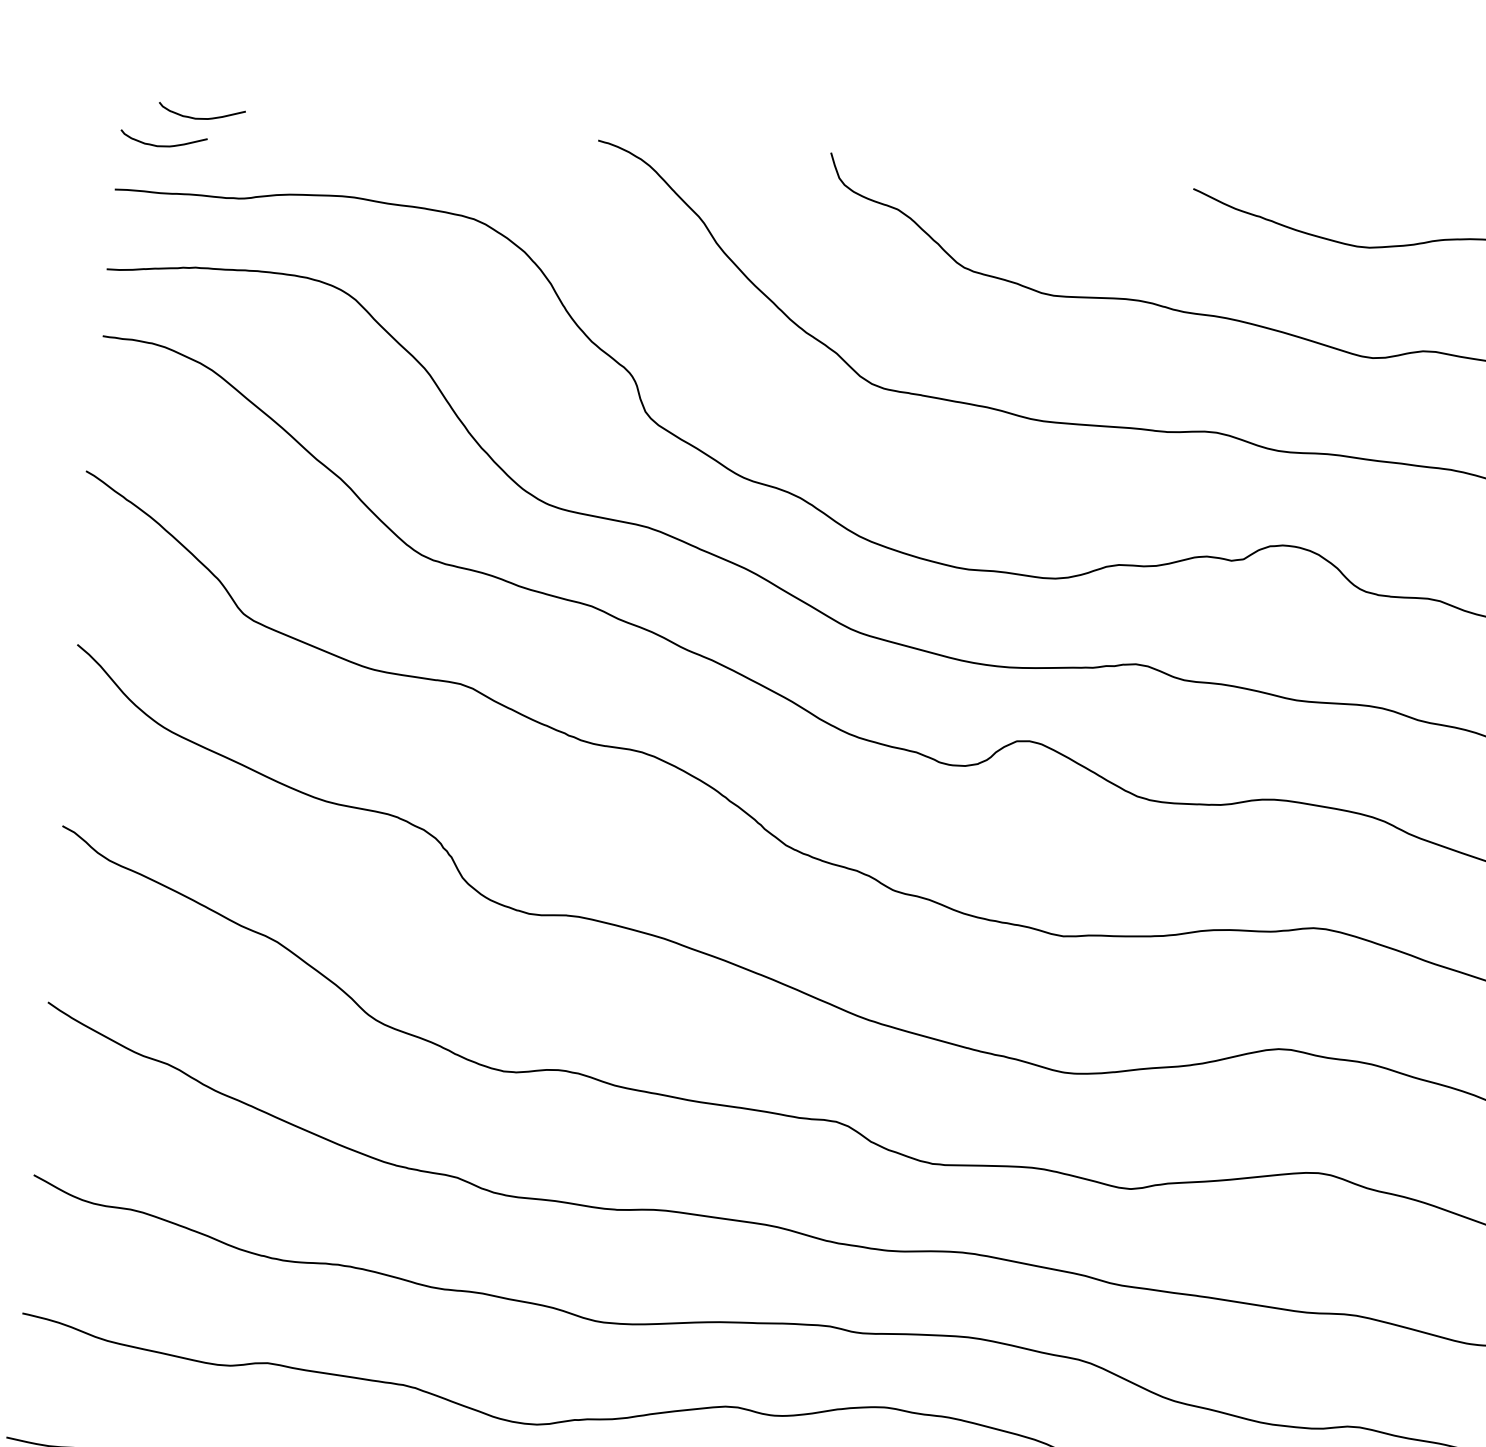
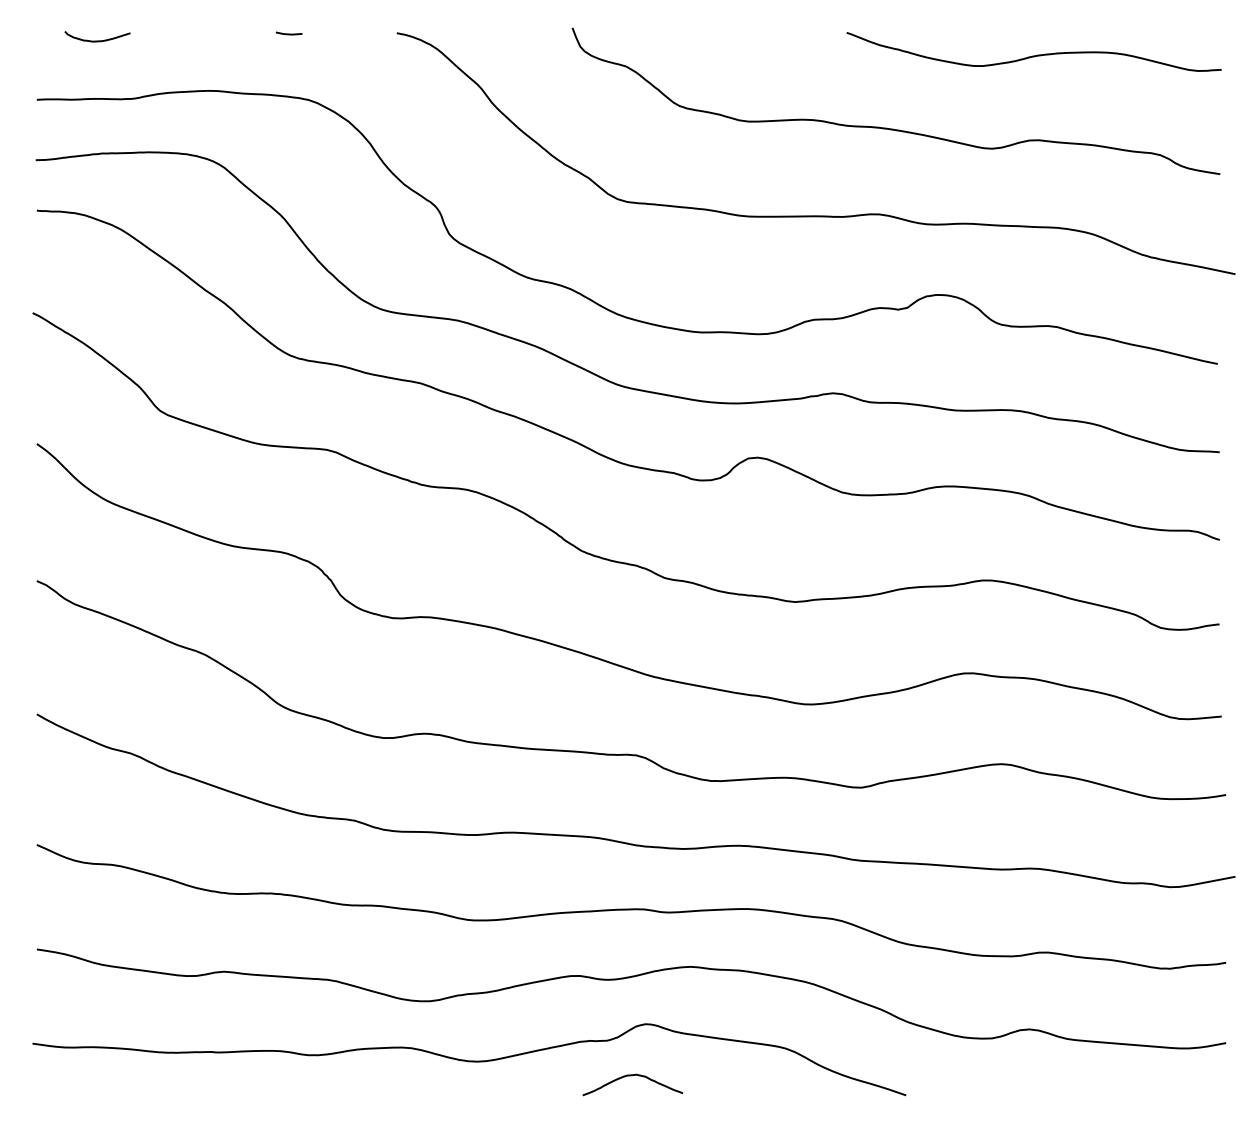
line: (454, 129) -> (288, 33), added
curve: (163, 145) -> (70, 63), removed

